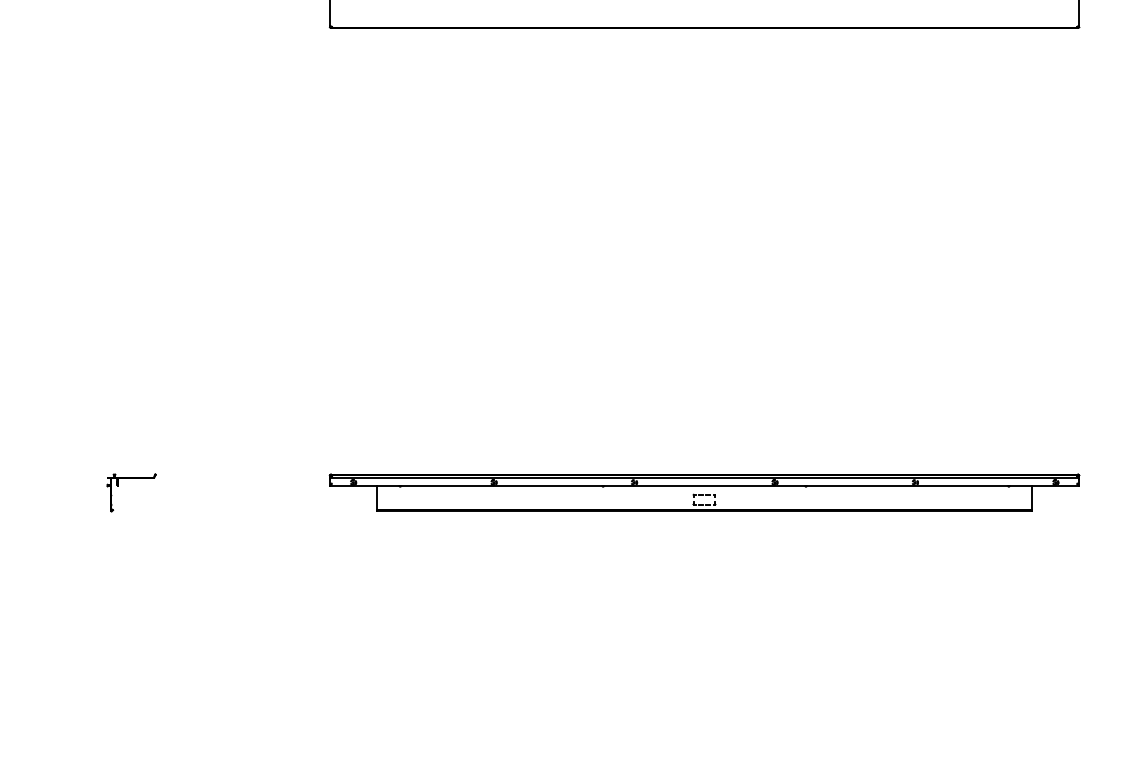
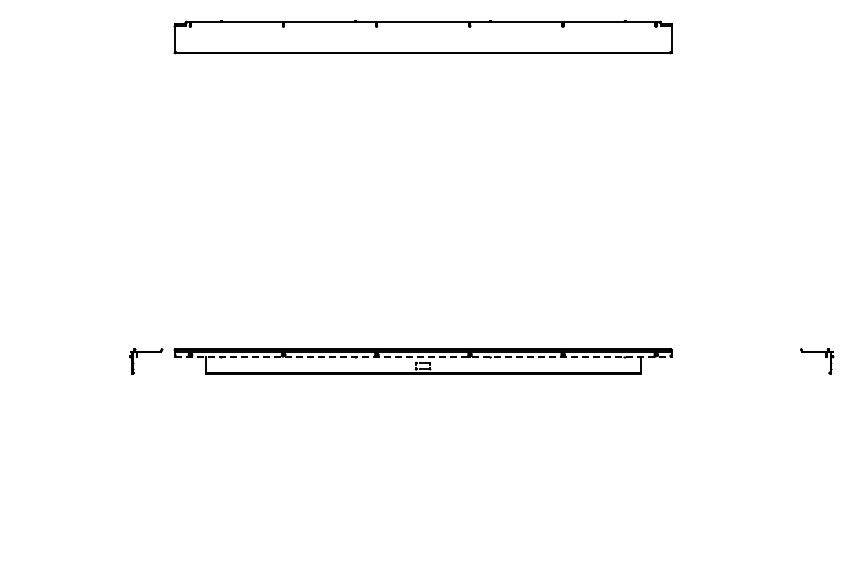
part: (132, 479) -> (146, 352), moved
line: (705, 485) -> (423, 356), solid -> dashed

